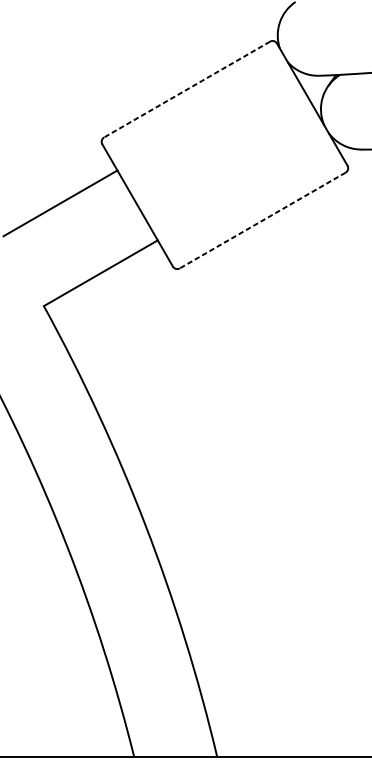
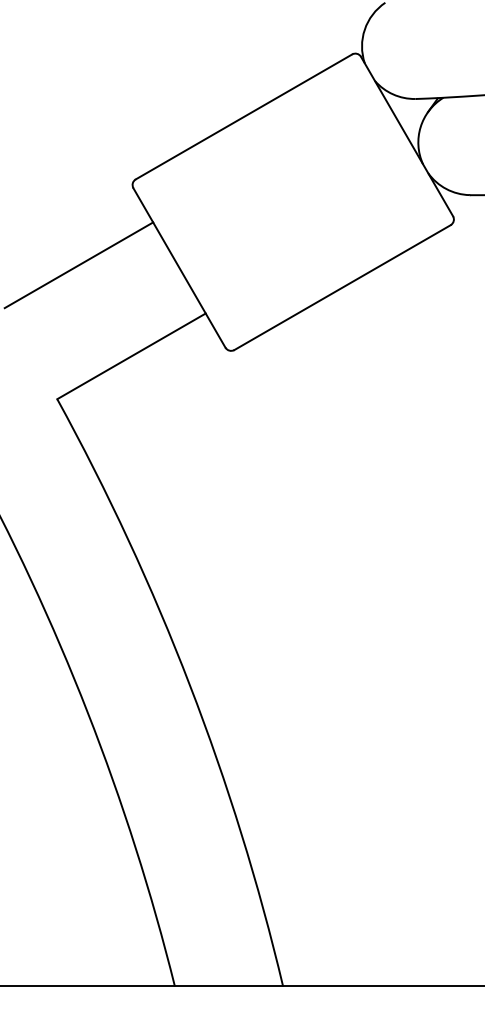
line: (187, 89) -> (244, 116), dashed -> solid
line: (262, 220) -> (342, 287), dashed -> solid

